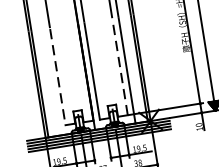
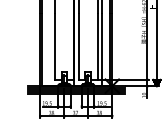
line: (119, 66) -> (97, 46), dashed -> solid
line: (57, 76) -> (54, 46), dashed -> solid

